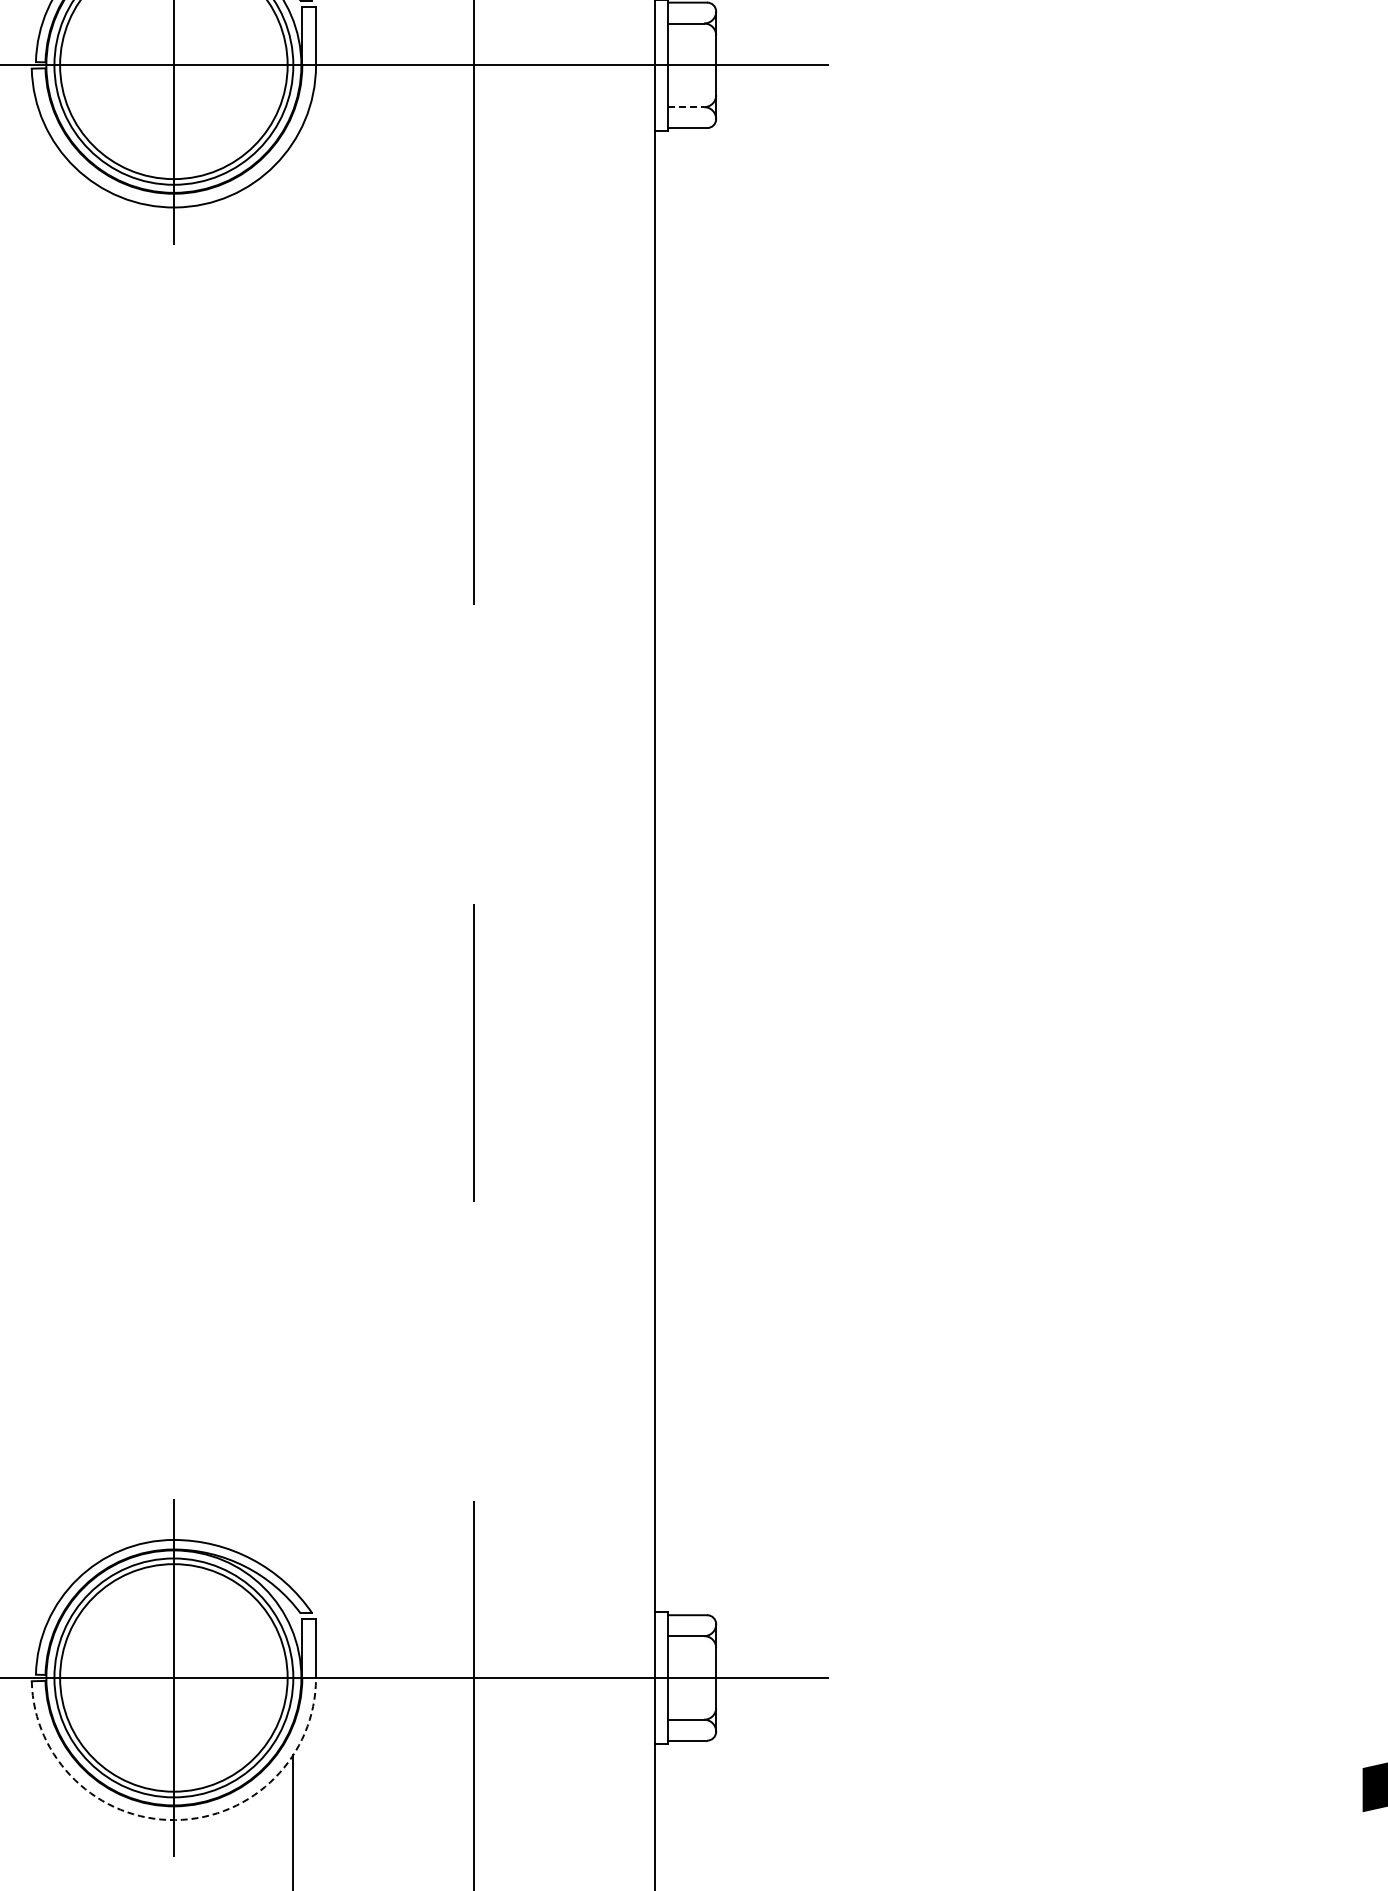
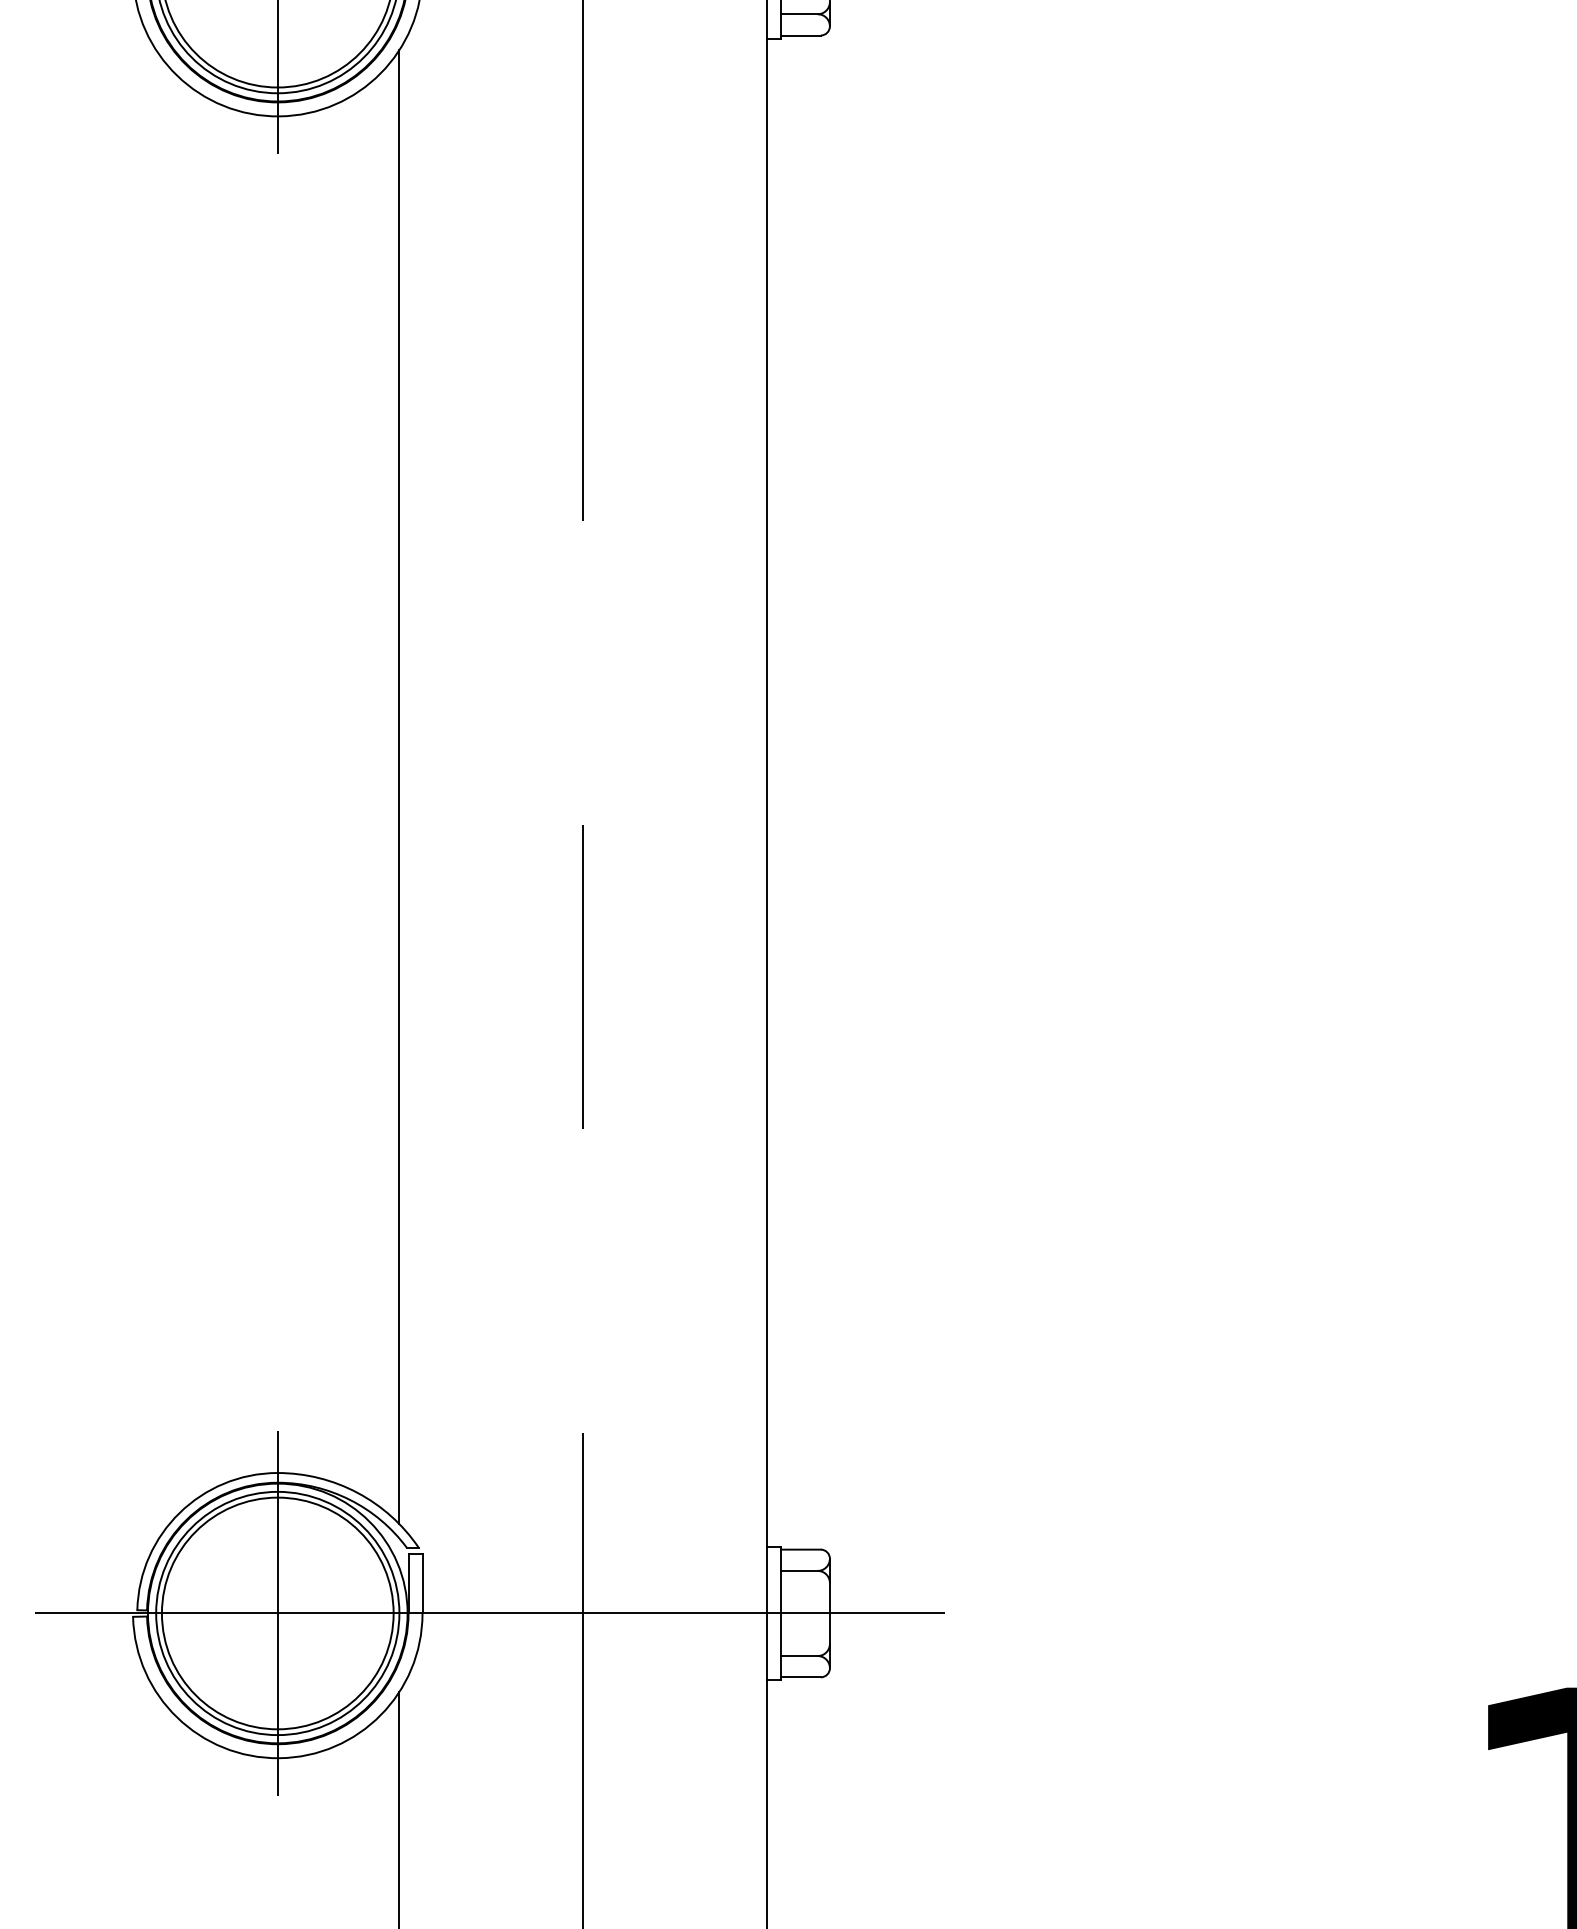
line: (687, 107) -> (800, 14), dashed -> solid
line: (293, 866) -> (399, 787), added
arc: (175, 1820) -> (279, 1758), dashed -> solid

